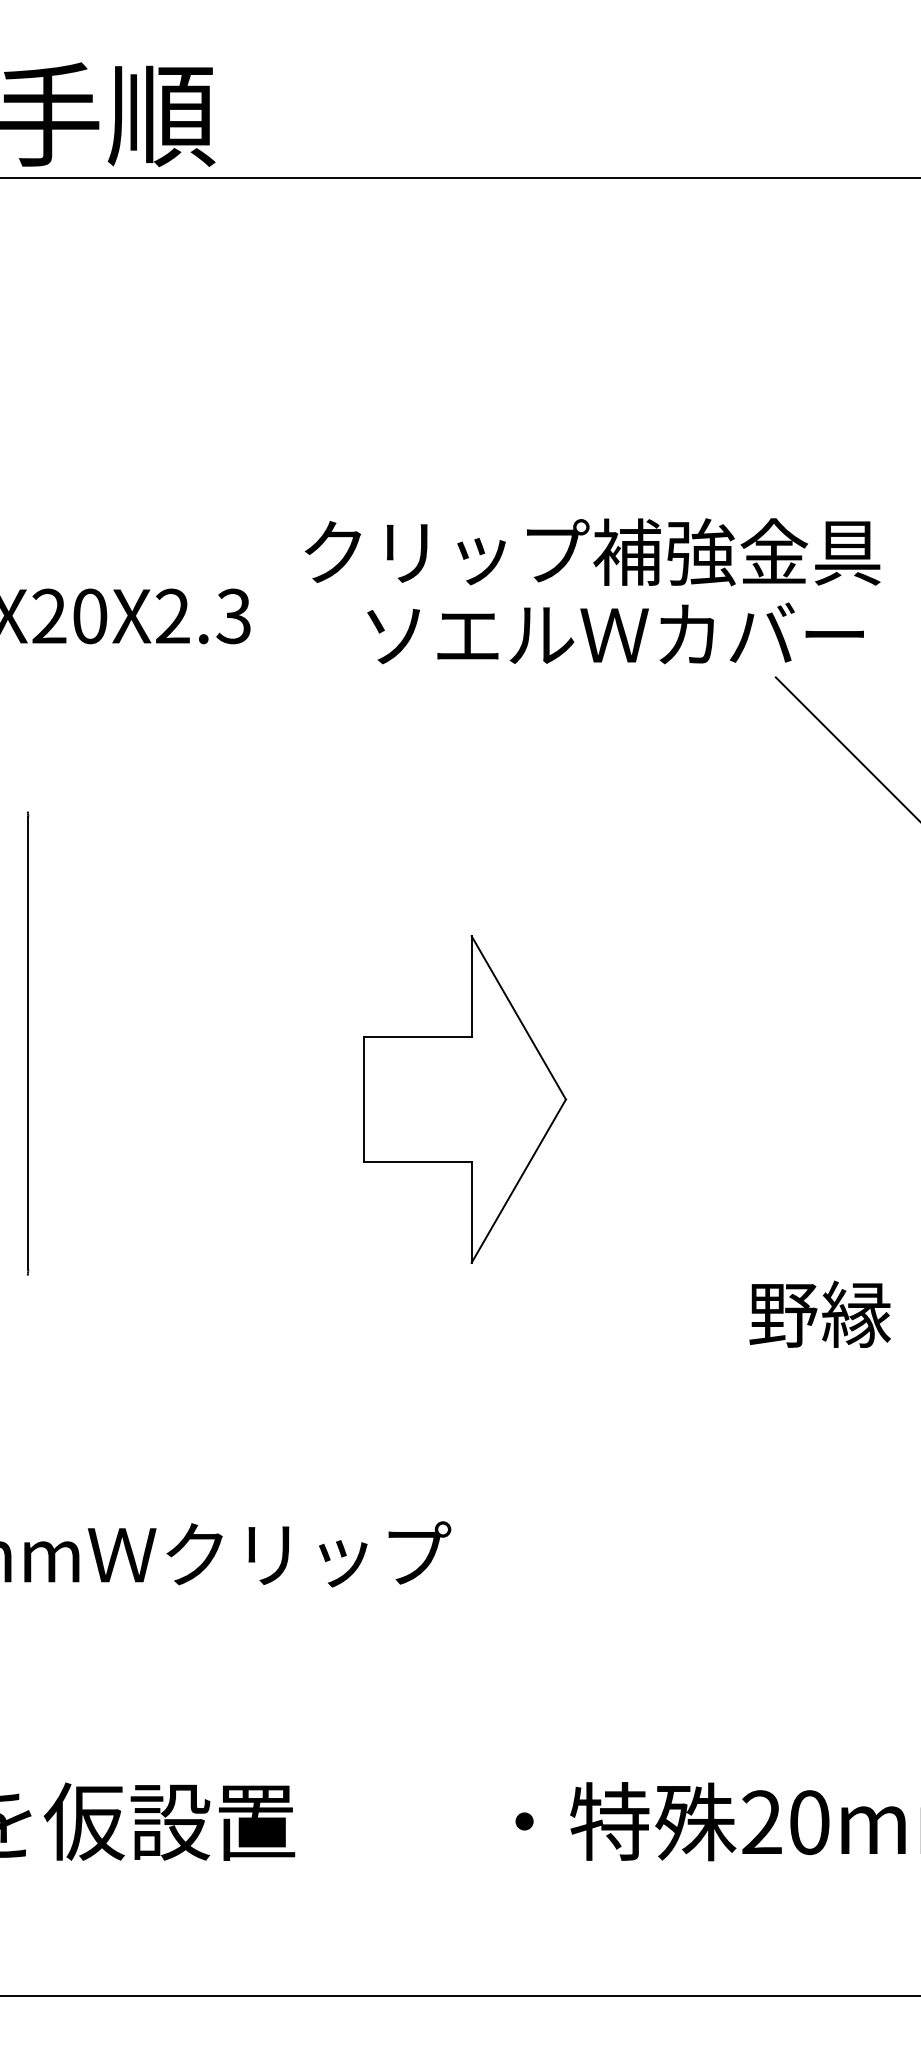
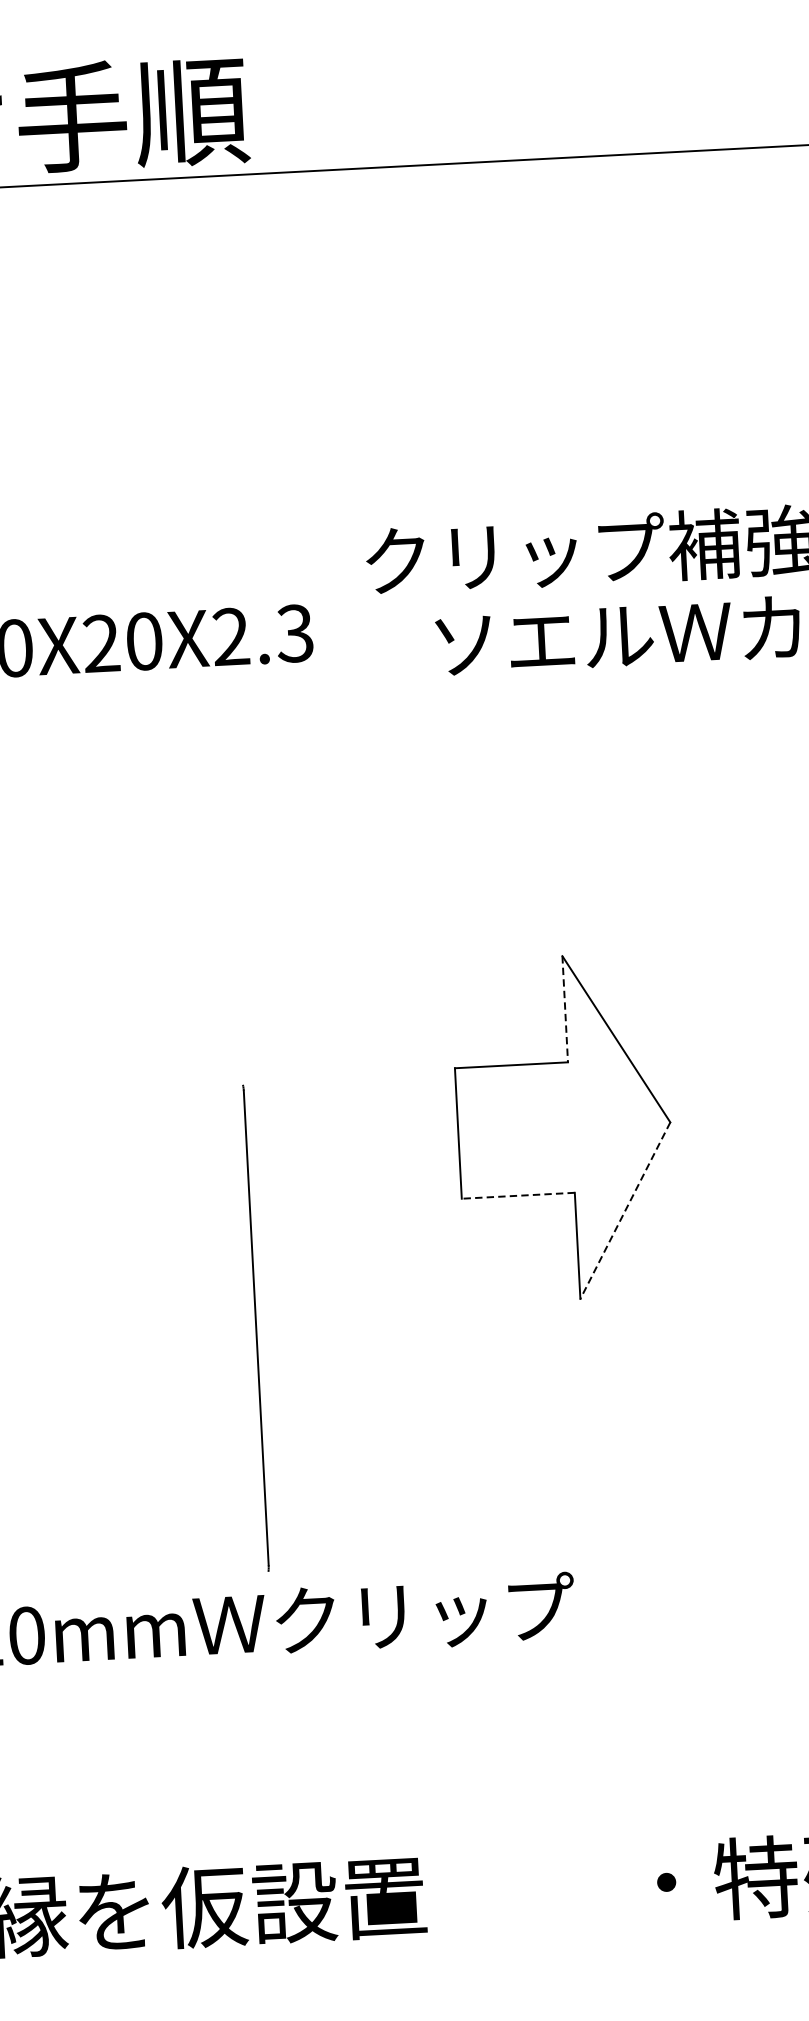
line: (471, 986) -> (565, 1008), solid -> dashed
line: (28, 1043) -> (256, 1328), moved
line: (417, 1161) -> (517, 1195), solid -> dashed
line: (518, 1181) -> (625, 1211), solid -> dashed

